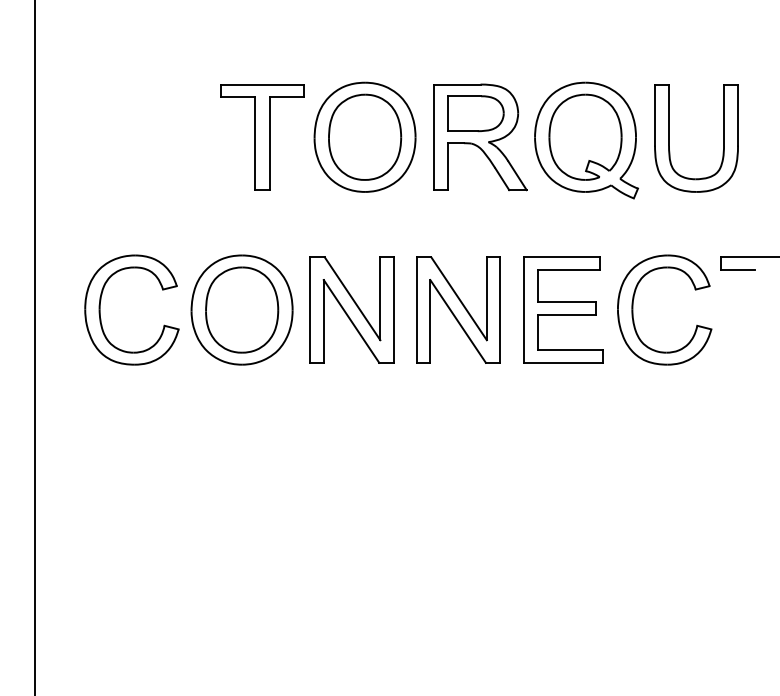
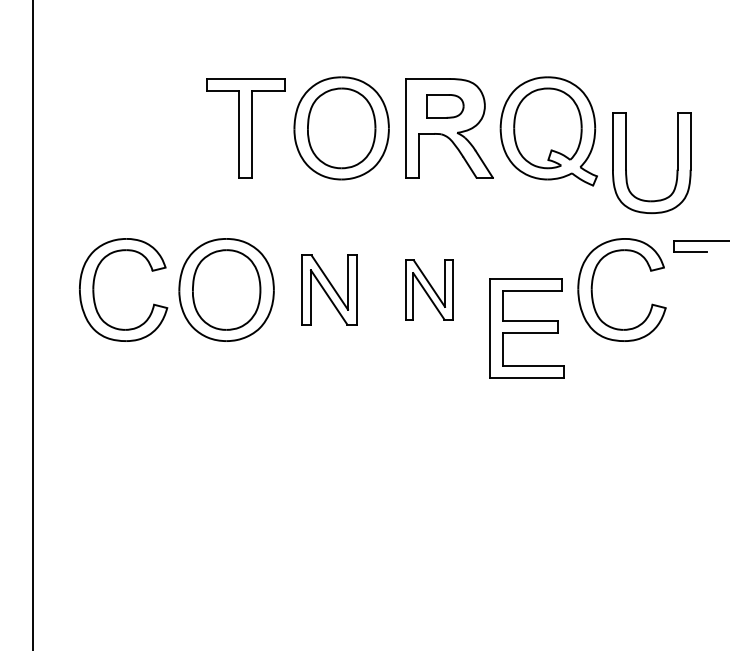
part: (475, 113) -> (444, 106), size x0.7
part: (669, 138) -> (626, 163), moved
part: (351, 309) -> (328, 289), size x0.7
part: (458, 309) -> (429, 289), size x0.6
part: (563, 309) -> (527, 327), moved

